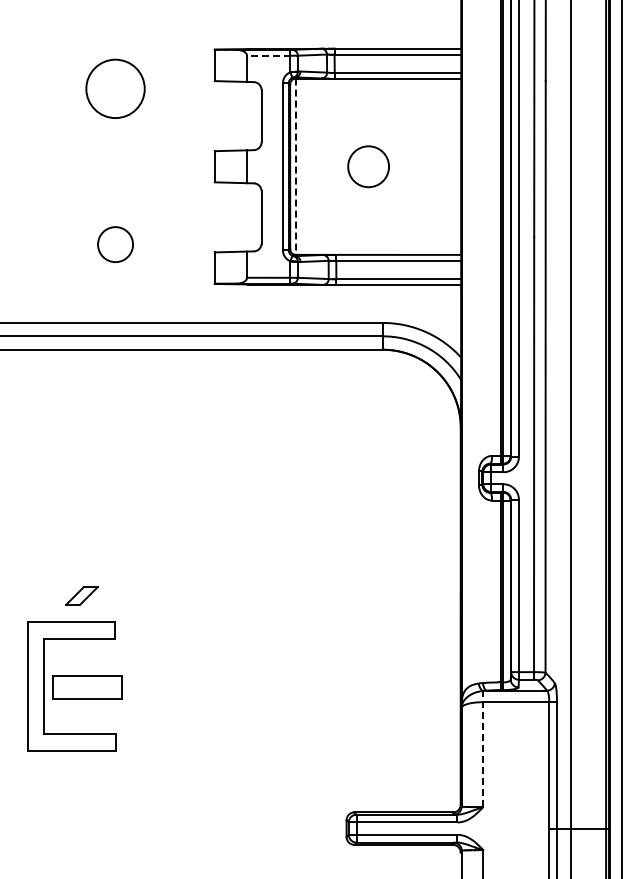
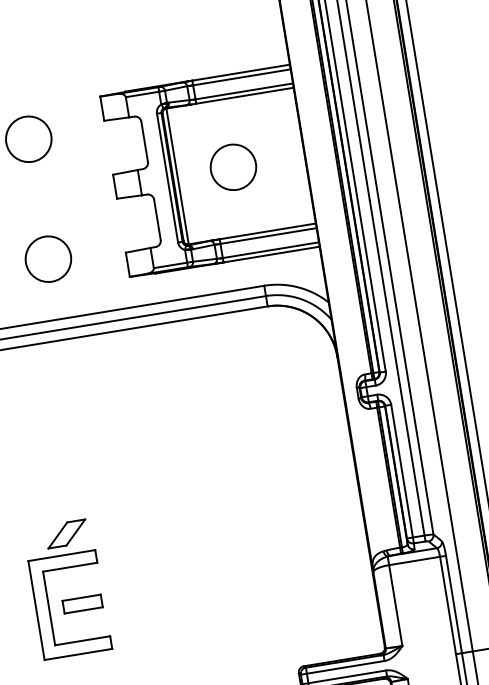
line: (268, 55) -> (142, 94), dashed -> solid
circle: (368, 166) -> (233, 167), size x1.43
line: (296, 167) -> (178, 177), dashed -> solid
circle: (115, 244) -> (48, 259), size x1.67
part: (81, 595) -> (66, 533), size x1.67
part: (87, 687) -> (82, 603), size x0.71
line: (483, 748) -> (395, 600), dashed -> solid

